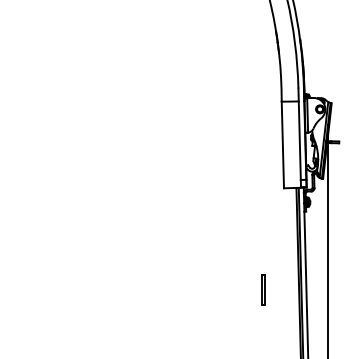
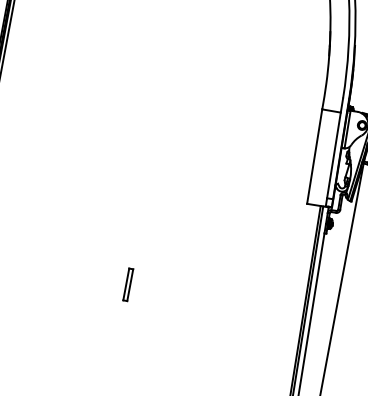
line: (262, 289) -> (127, 284), moved

